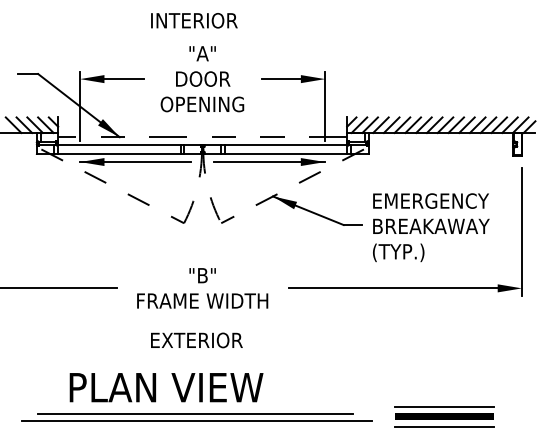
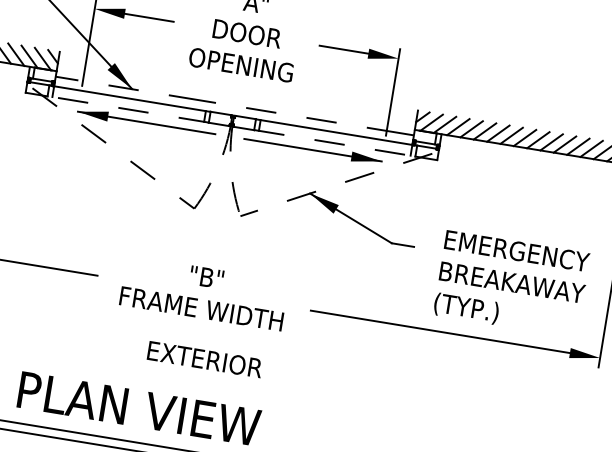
line: (118, 153) -> (127, 108), solid -> dashed
line: (286, 153) -> (335, 142), solid -> dashed
text: (431, 227) -> (512, 283), moved
text: (196, 340) -> (204, 359), moved

